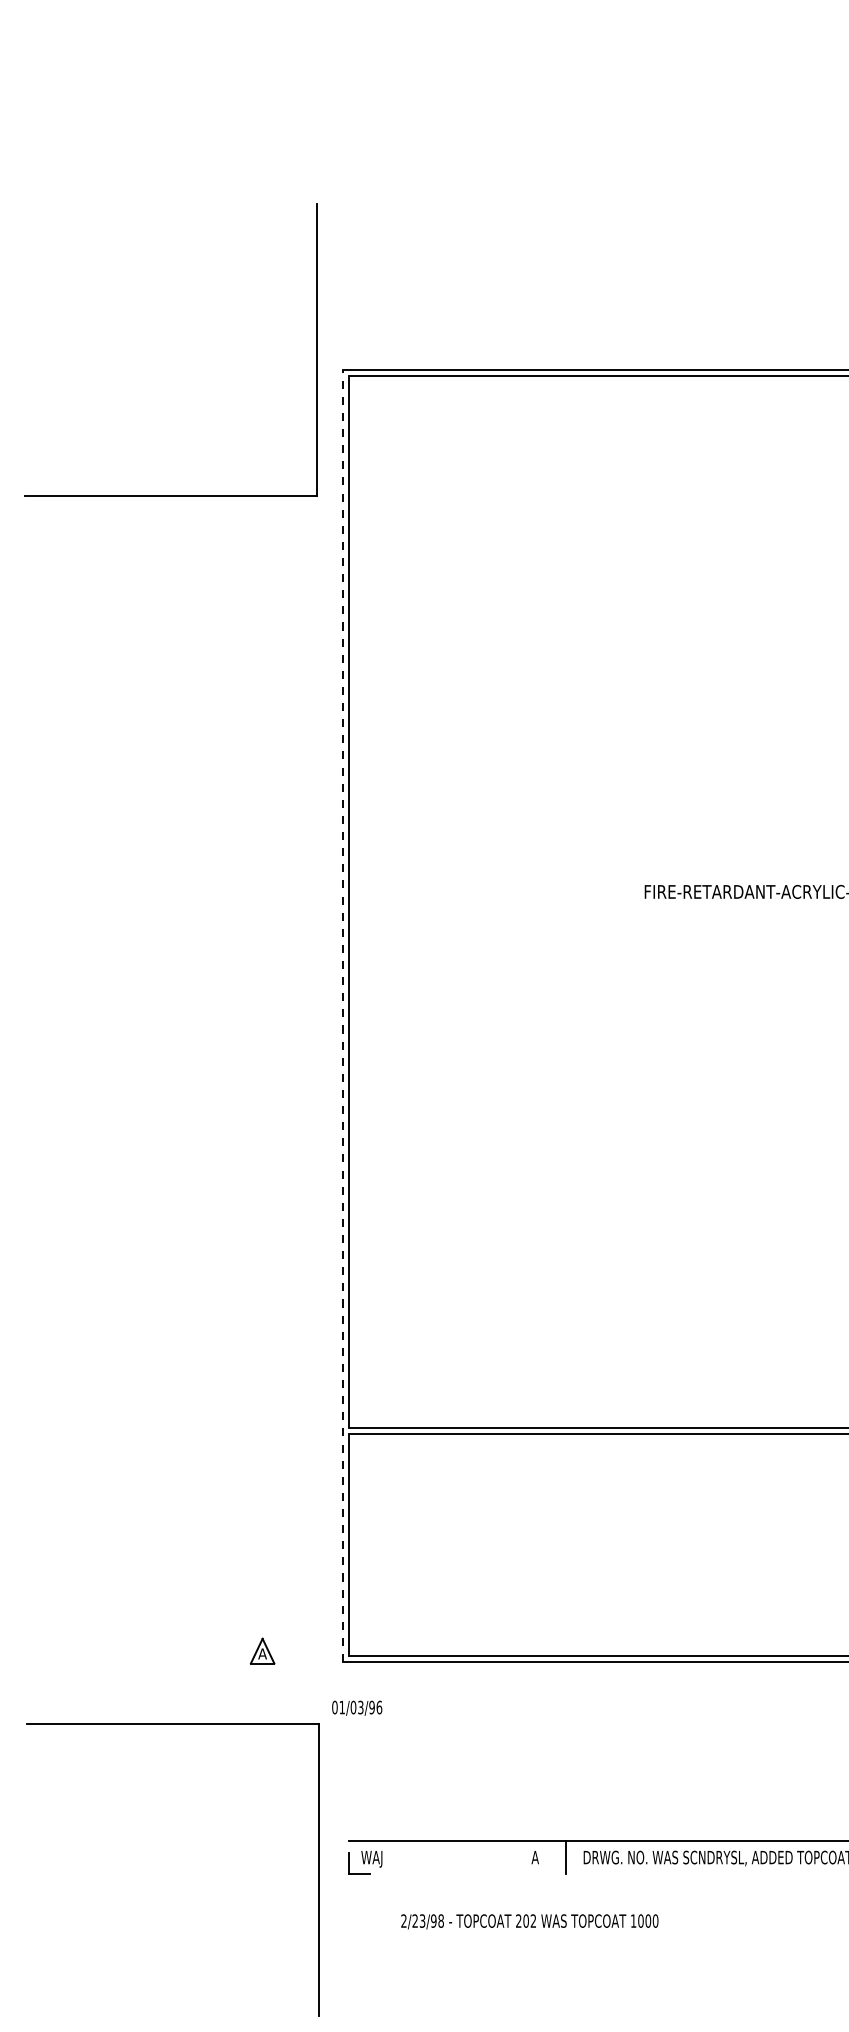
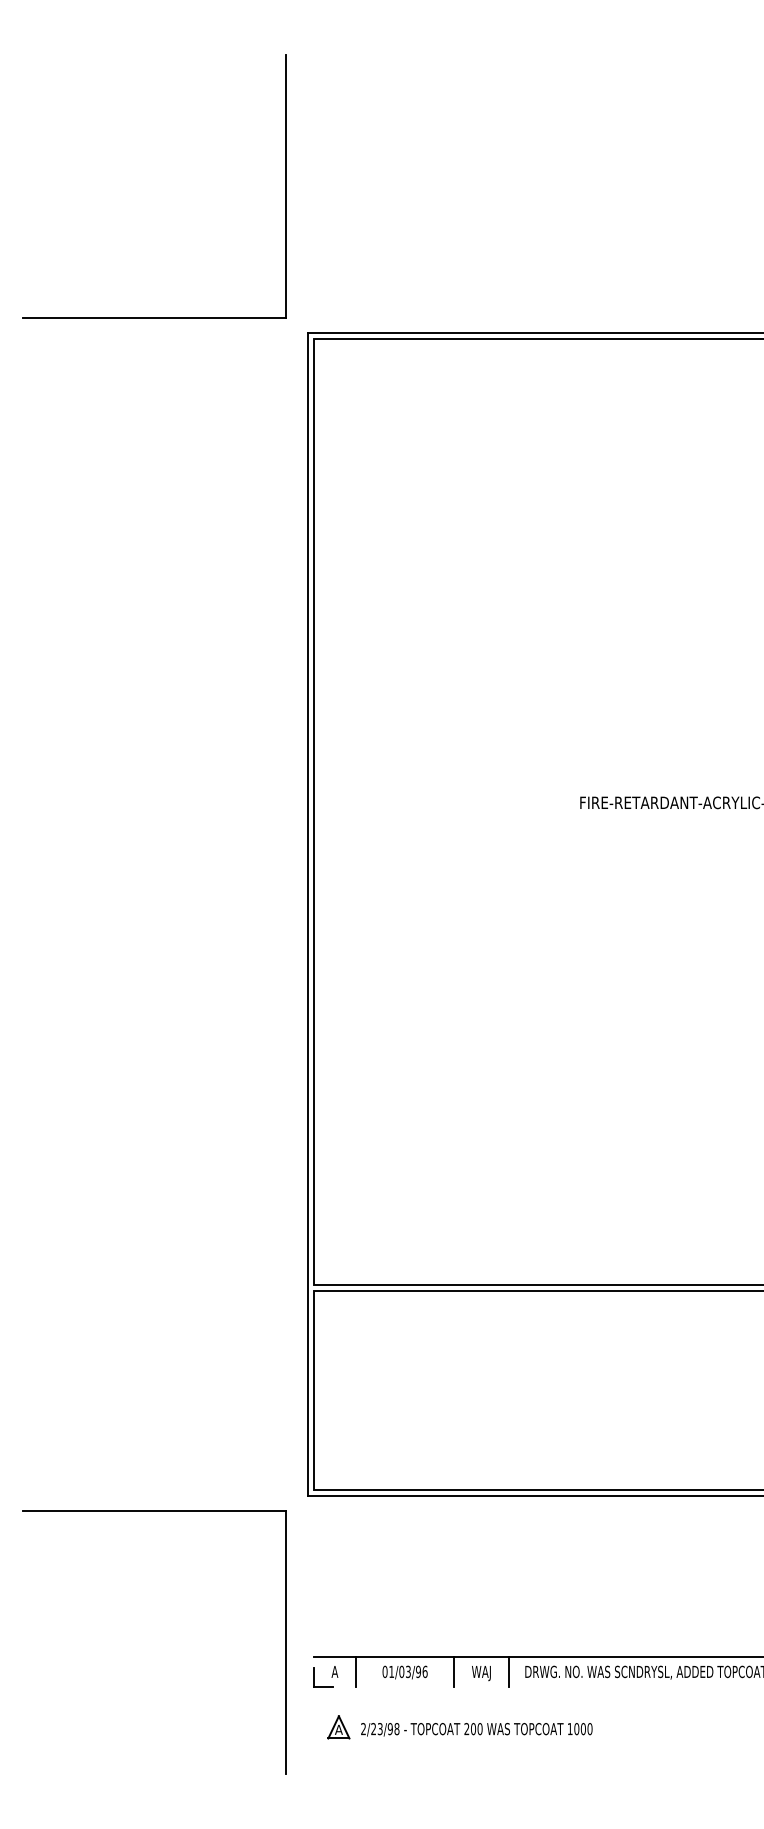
part: (316, 349) -> (284, 185), moved
line: (342, 1015) -> (308, 914), dashed -> solid
part: (262, 1650) -> (338, 1726), moved
text: (357, 1707) -> (405, 1671), moved
part: (172, 1724) -> (153, 1511), moved
line: (395, 1857) -> (355, 1671), added
line: (504, 1857) -> (454, 1671), added
text: (371, 1859) -> (334, 1673), WAJ -> A
text: (534, 1859) -> (481, 1673), A -> WAJ
text: (533, 1920) -> (480, 1728), 202 -> 200

